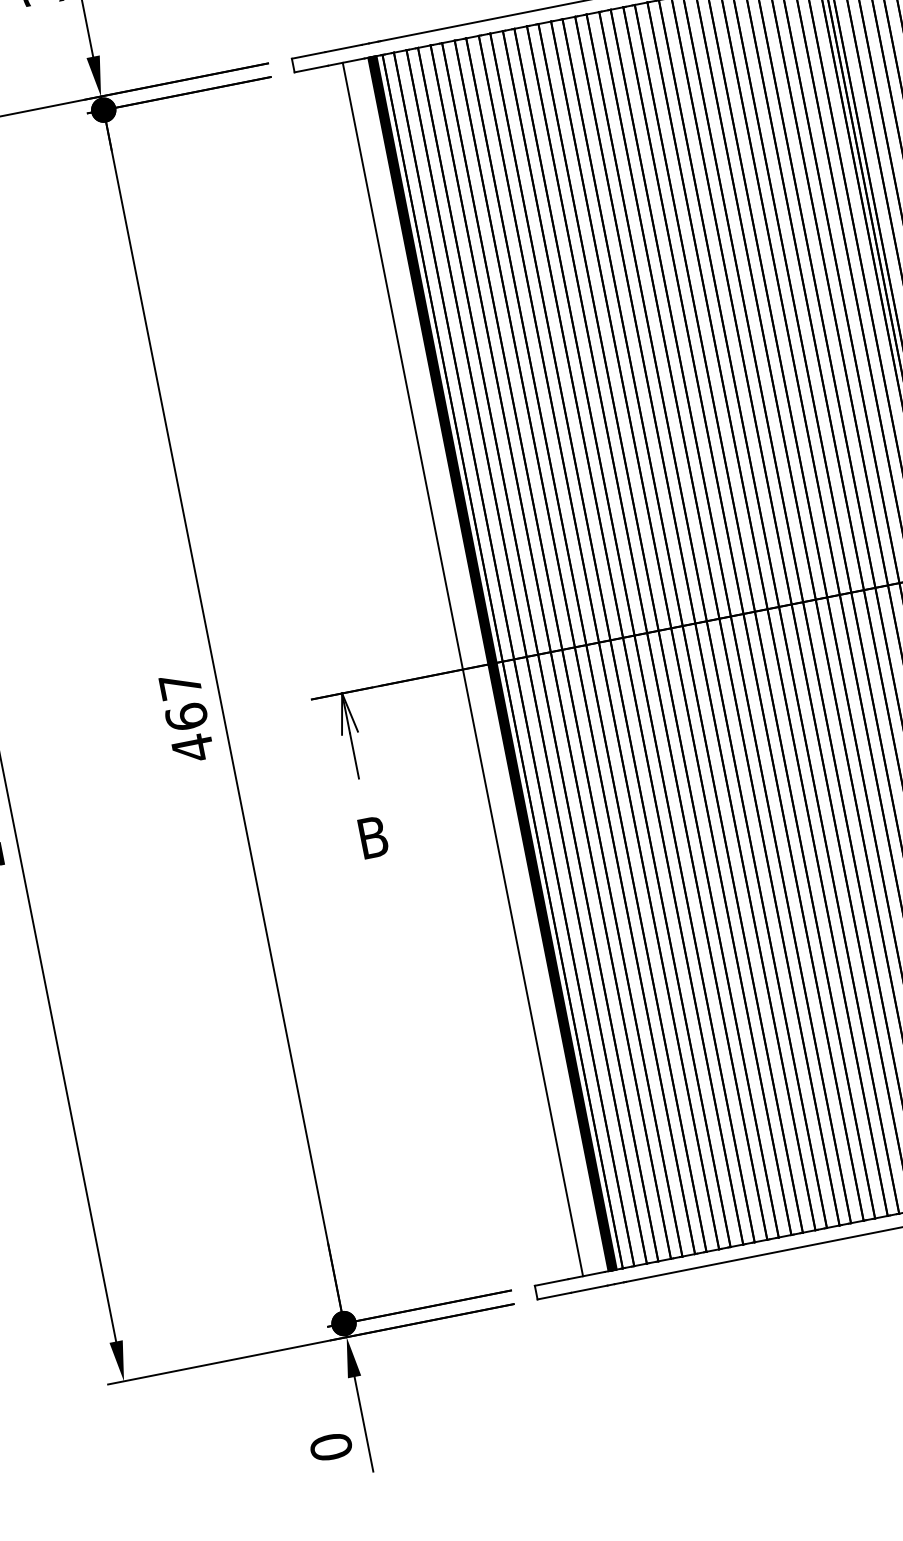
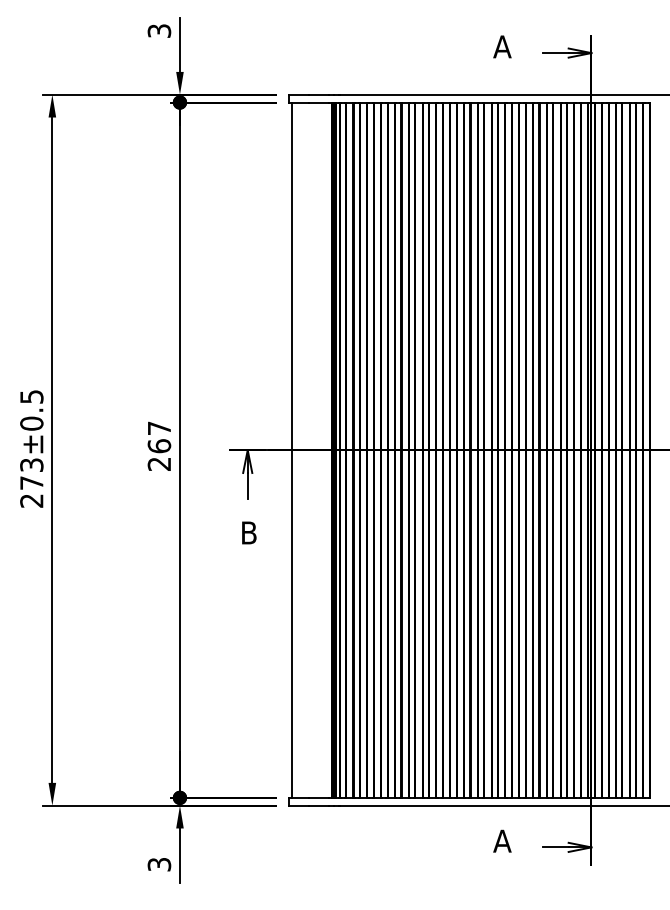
line: (461, 668) -> (291, 449), moved
text: (190, 747) -> (158, 463), 467 -> 267
text: (331, 1446) -> (159, 864), 0 -> 3

